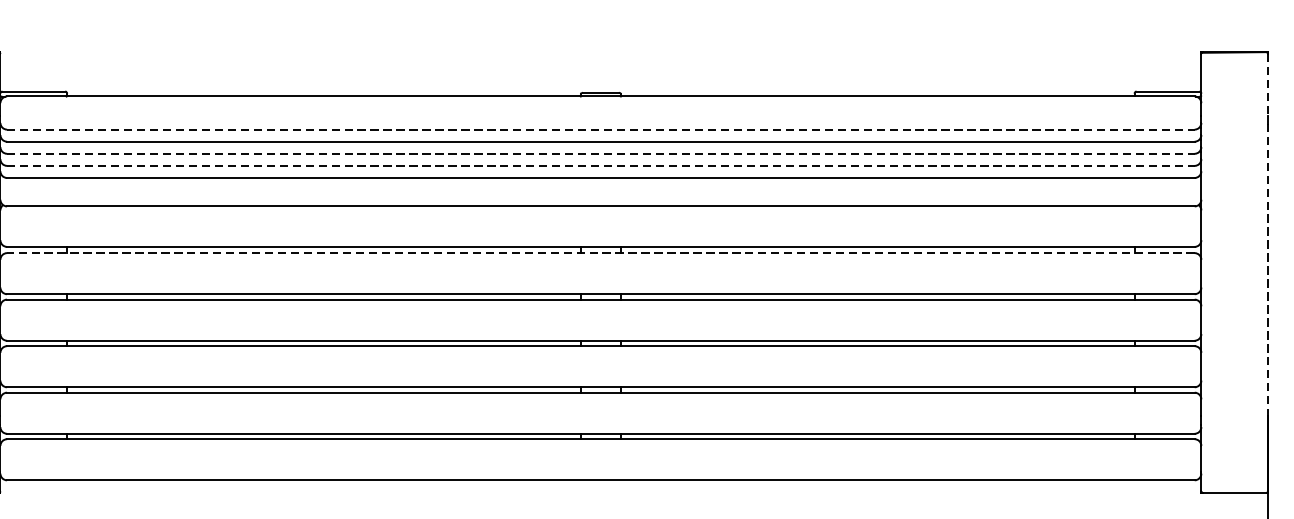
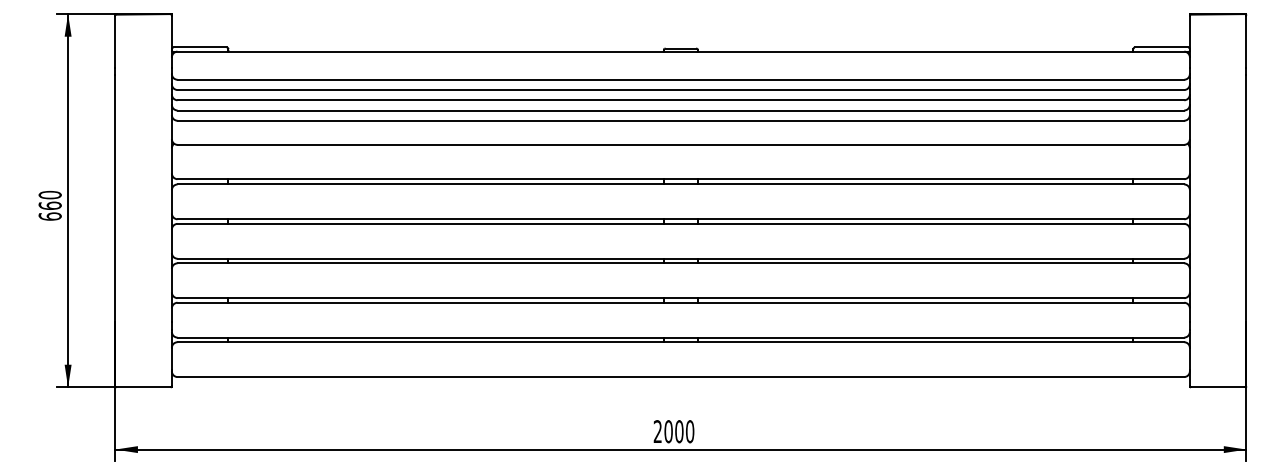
line: (1268, 85) -> (1246, 42), dashed -> solid
line: (601, 129) -> (681, 79), dashed -> solid
line: (601, 154) -> (681, 100), dashed -> solid
line: (601, 165) -> (681, 110), dashed -> solid
line: (600, 253) -> (680, 184), dashed -> solid
line: (1268, 269) -> (1246, 198), dashed -> solid

